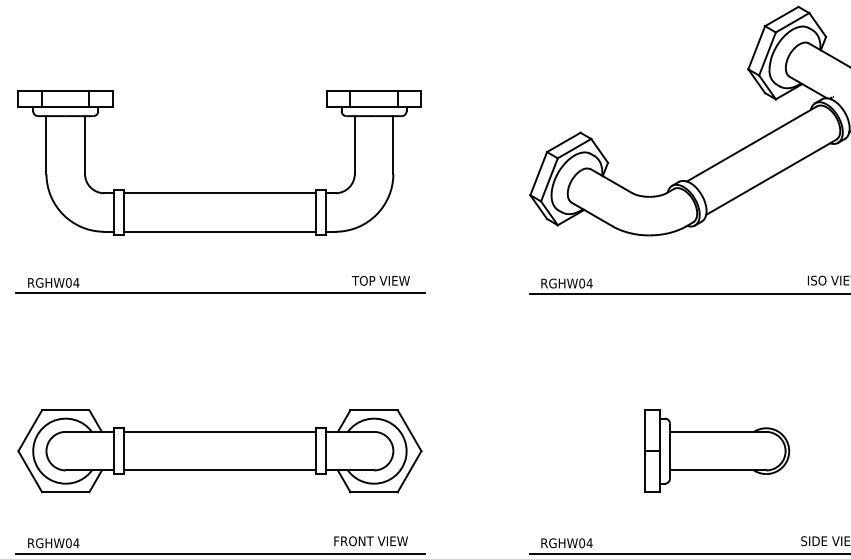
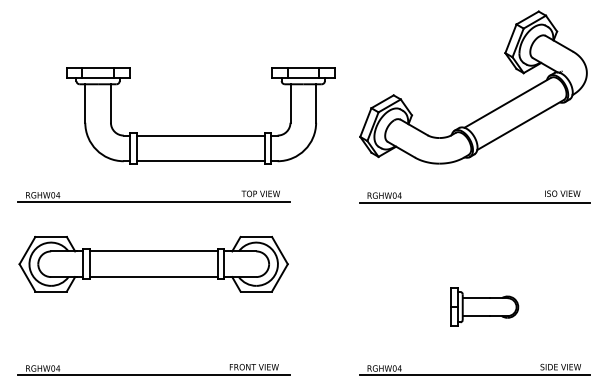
part: (219, 193) -> (200, 135), moved
part: (716, 450) -> (484, 306), size x0.7
part: (219, 451) -> (153, 264), moved

